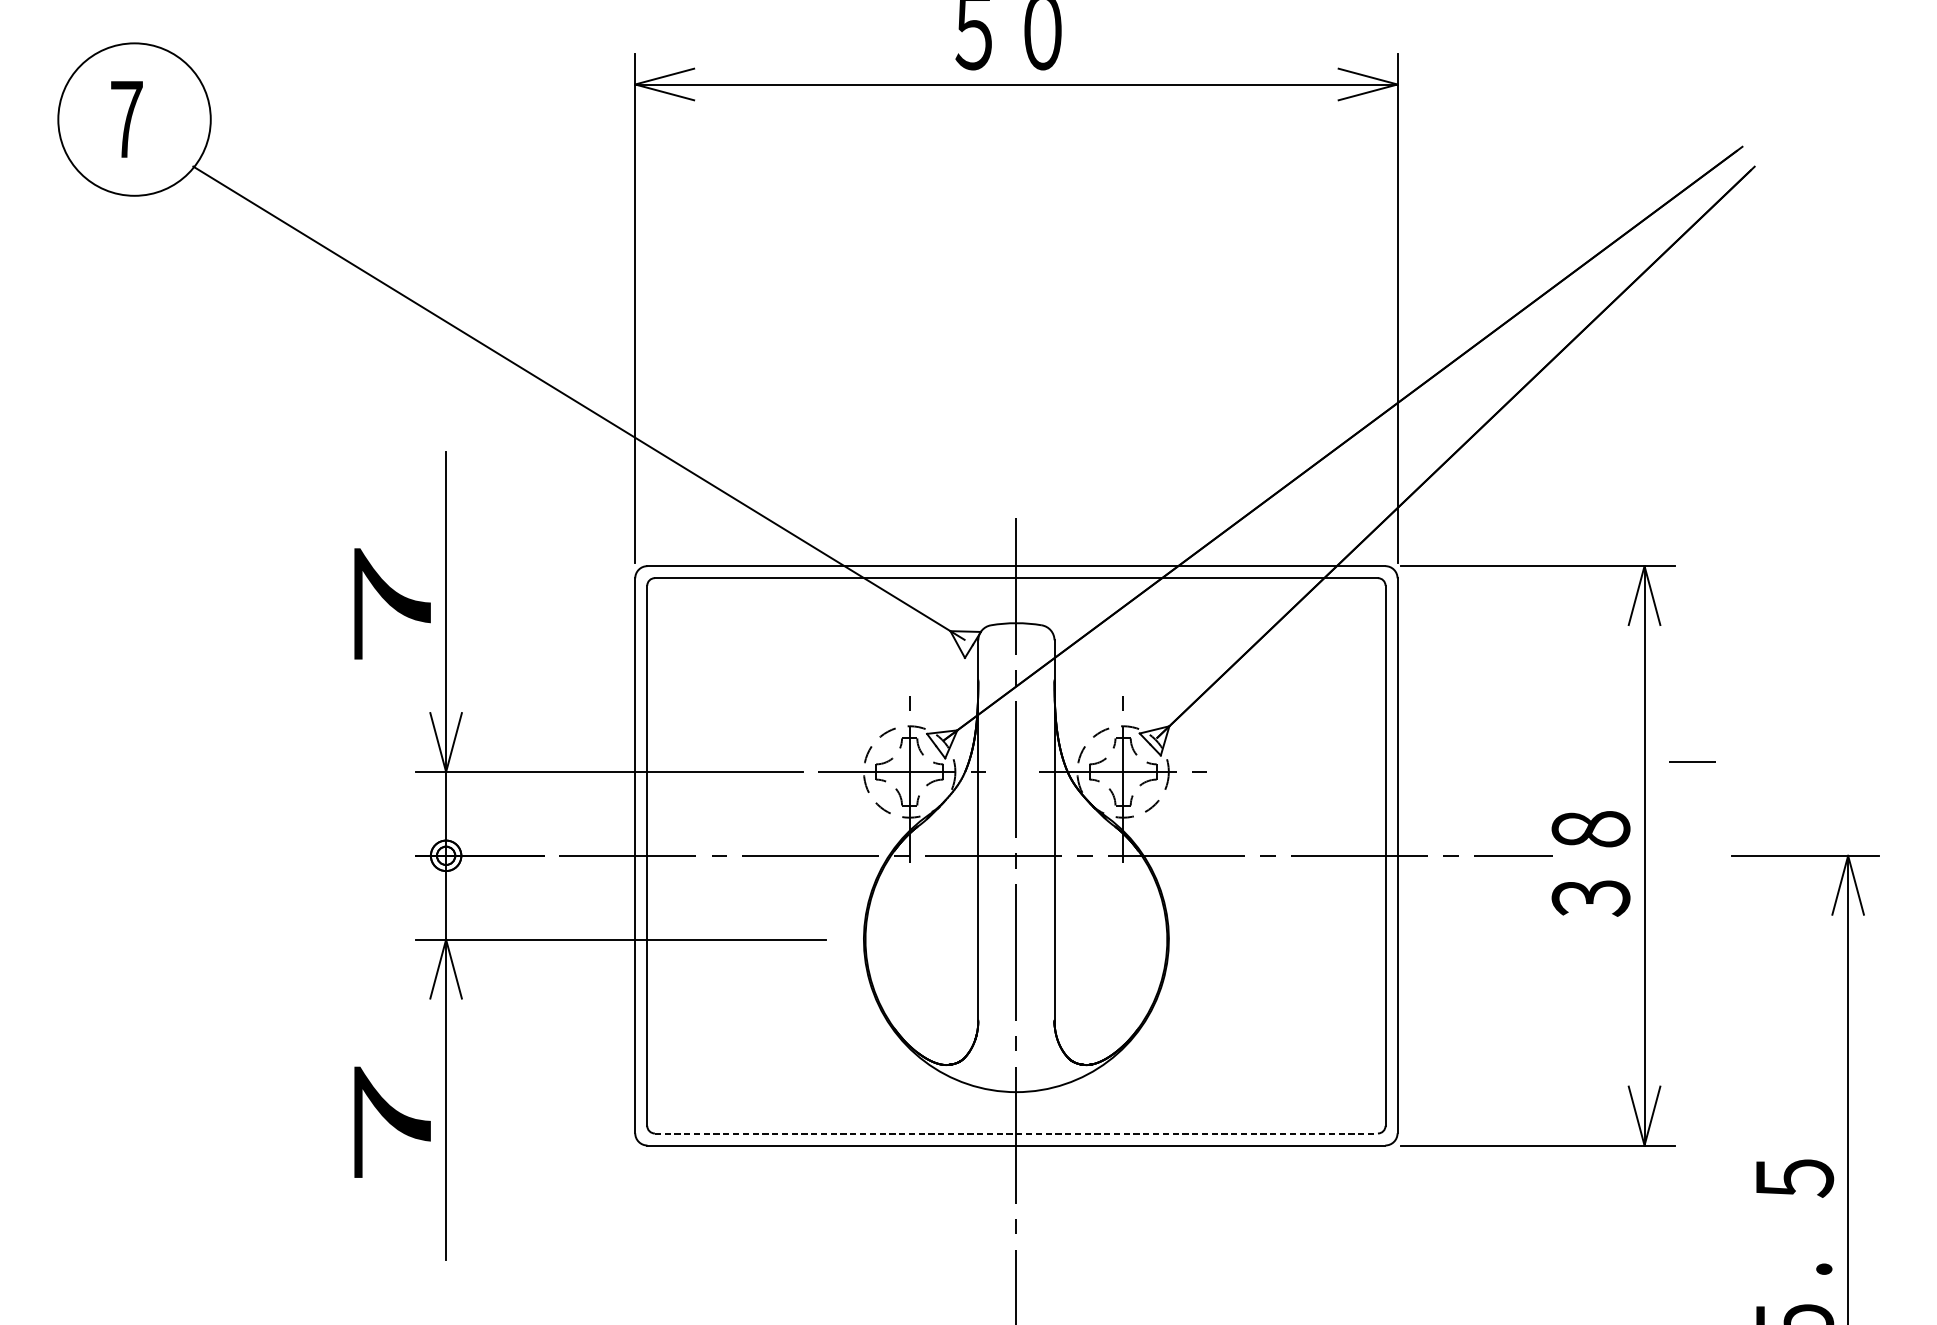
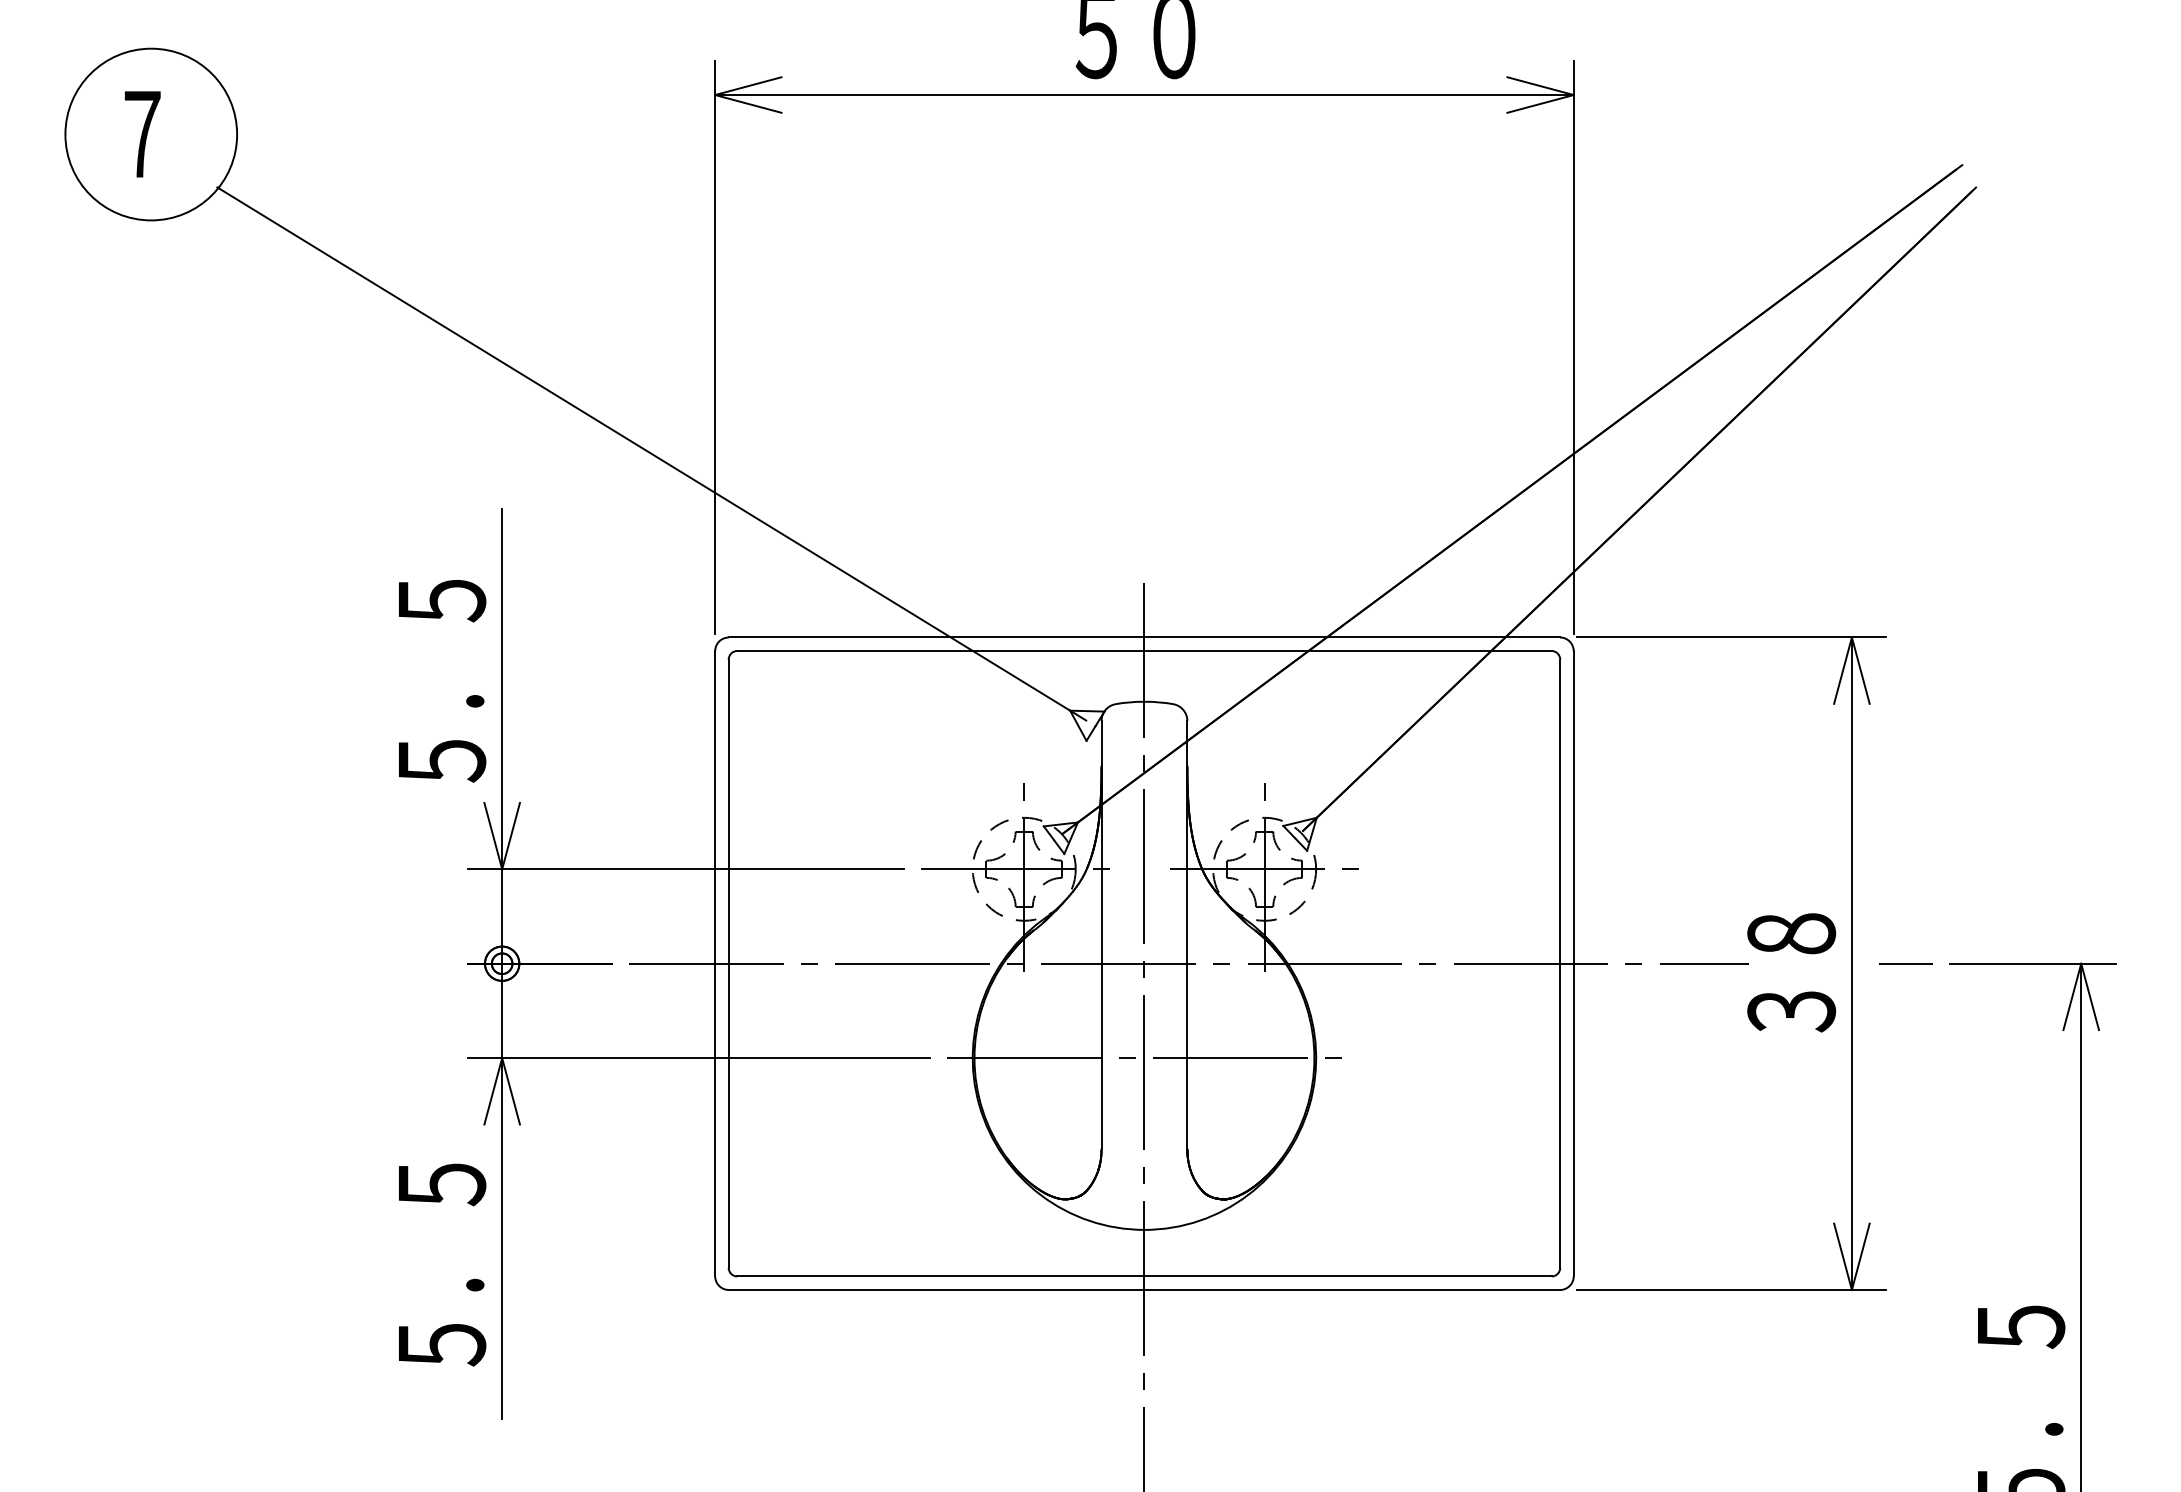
text: (393, 605) -> (442, 681), ７ -> ５．５
line: (1692, 761) -> (1905, 963), moved
line: (1015, 939) -> (1143, 1058), added
text: (393, 1122) -> (442, 1264), ７ -> ５．５
line: (1016, 1133) -> (1144, 1276), dashed -> solid

